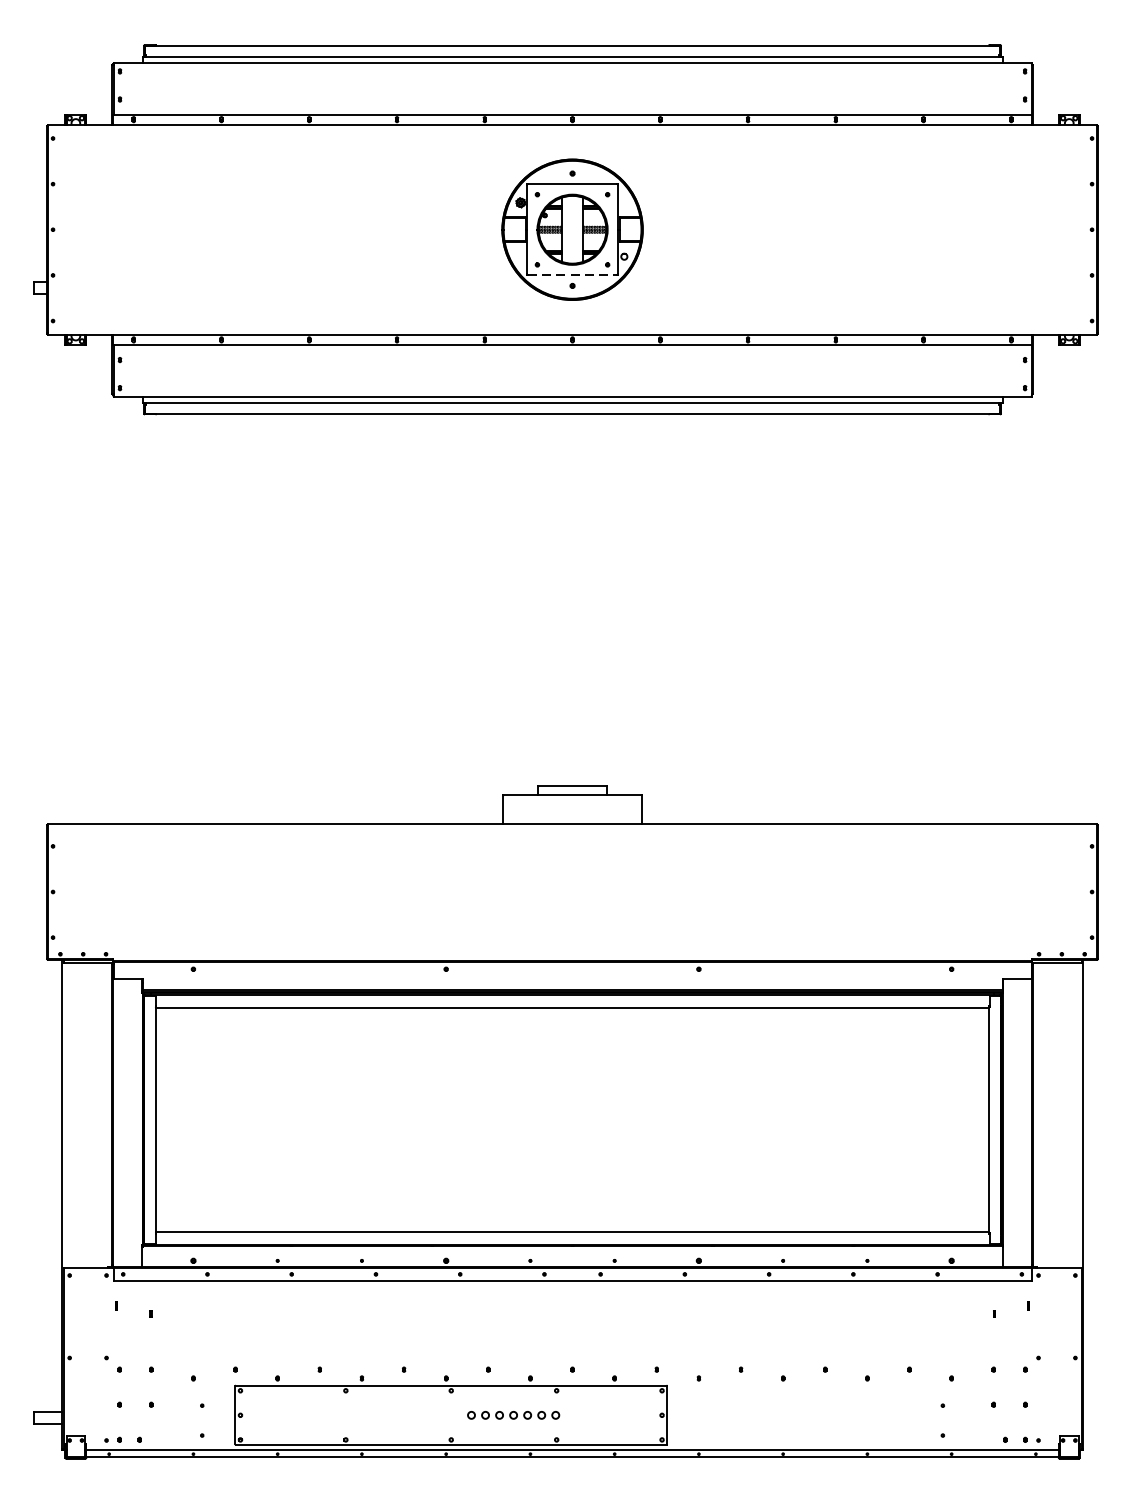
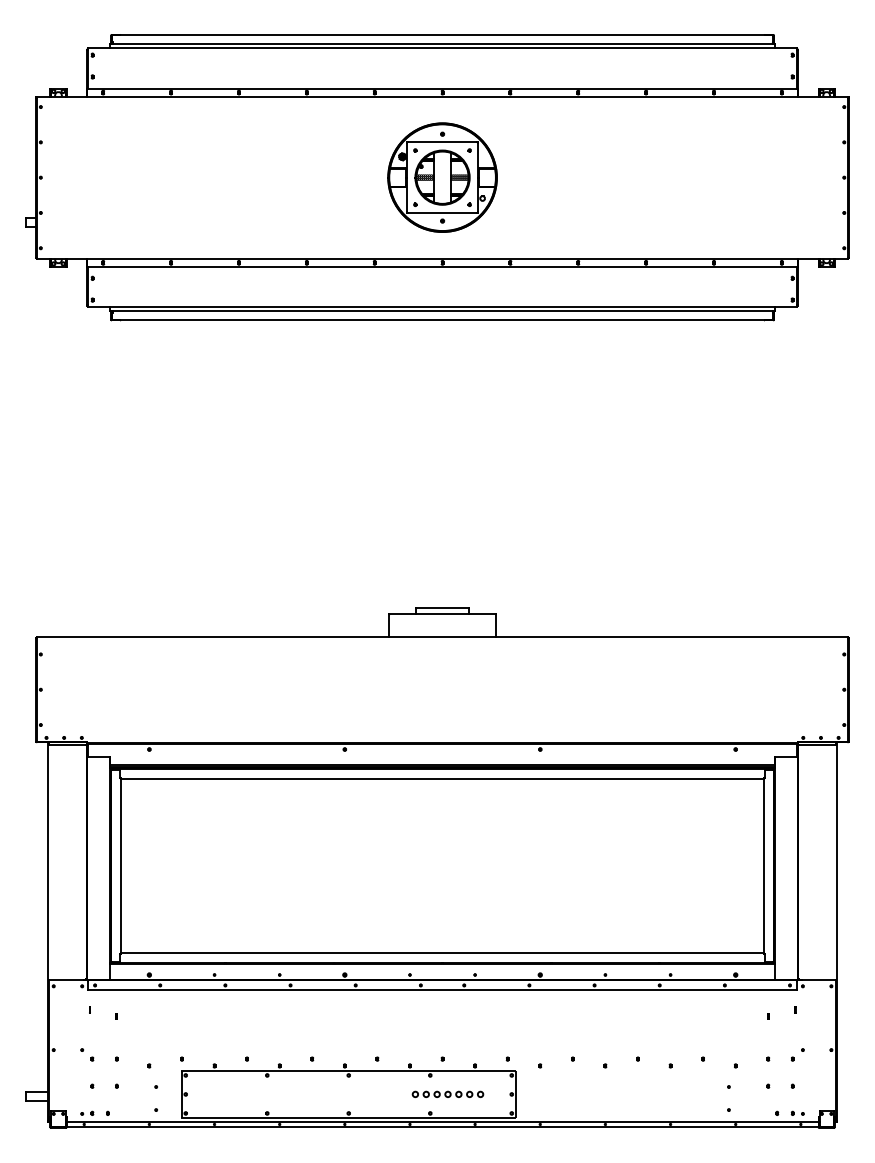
line: (572, 274) -> (442, 212), dashed -> solid
part: (512, 1414) -> (447, 1093), moved

